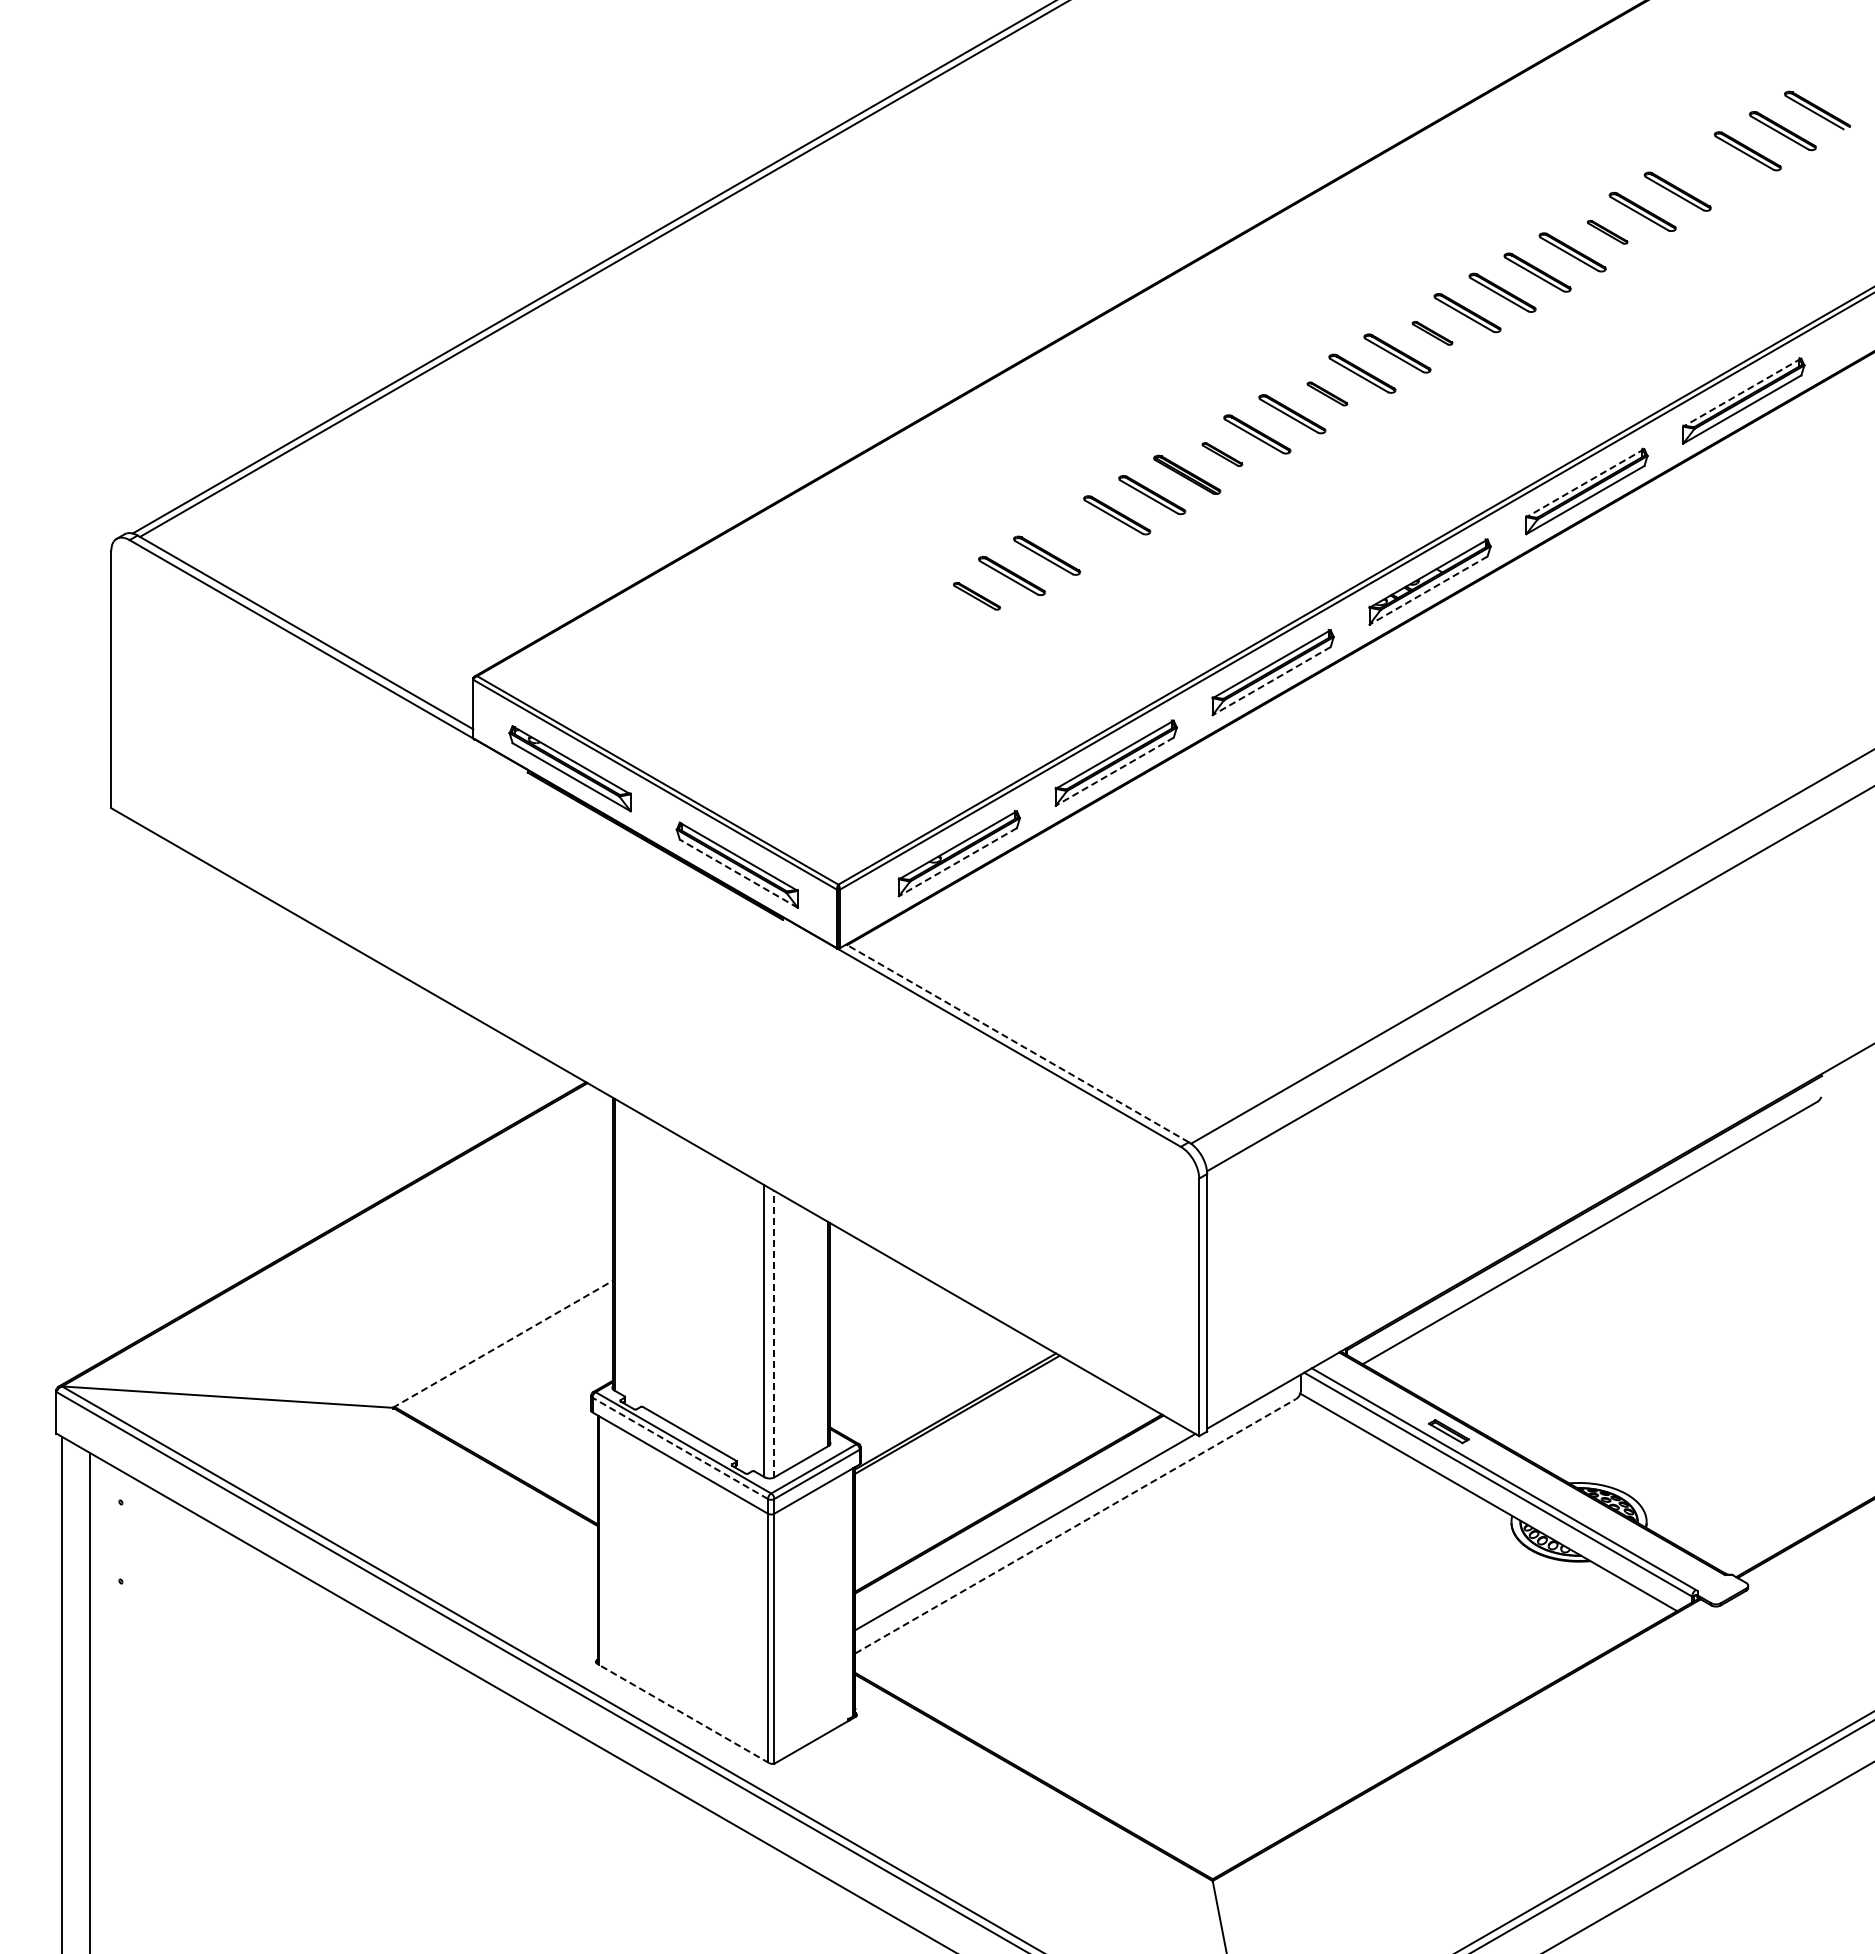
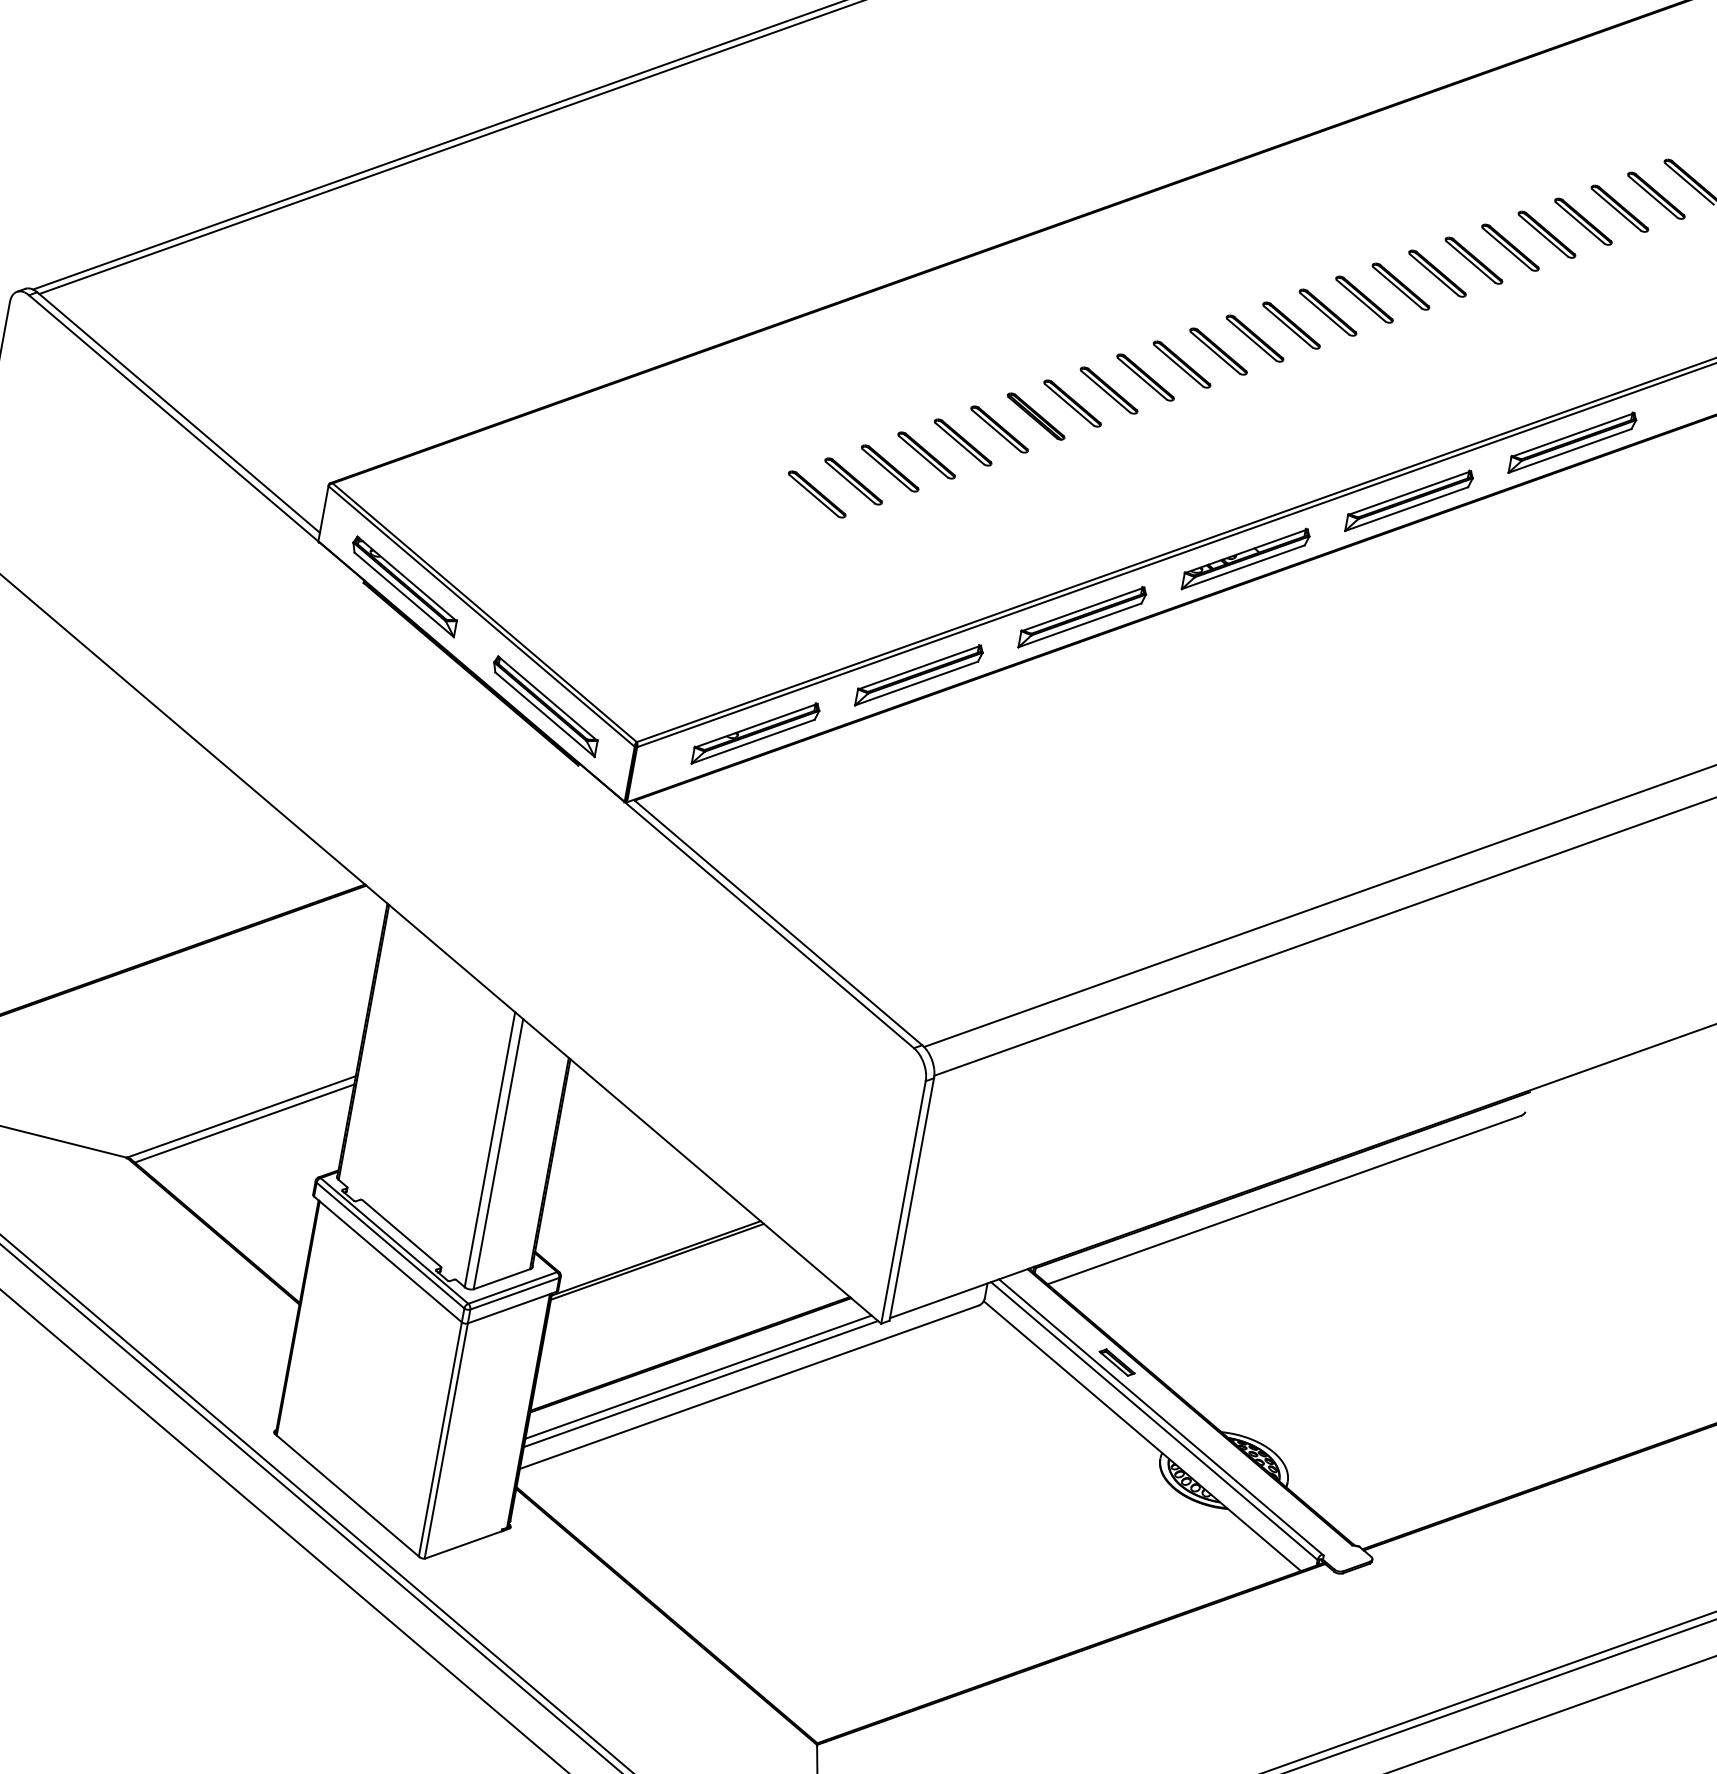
part: (1712, 171) -> (1583, 221), added
part: (1607, 232) -> (1473, 260), size x1.67
part: (1432, 333) -> (1291, 325), size x1.67
line: (1741, 392) -> (1572, 434), dashed -> solid
part: (1327, 393) -> (1182, 364), size x1.67
part: (1222, 454) -> (1072, 403), size x1.67
line: (1585, 483) -> (1409, 493), dashed -> solid
part: (1082, 535) -> (926, 455), added
line: (1428, 590) -> (1243, 567), dashed -> solid
part: (976, 596) -> (816, 494), size x1.43
line: (1271, 681) -> (1079, 625), dashed -> solid
line: (1114, 771) -> (916, 683), dashed -> solid
line: (957, 862) -> (752, 741), dashed -> solid
line: (738, 873) -> (544, 714), dashed -> solid
line: (1017, 1043) -> (778, 922), dashed -> solid
line: (773, 1333) -> (498, 1153), dashed -> solid
line: (502, 1344) -> (241, 1117), dashed -> solid
line: (507, 1350) -> (244, 1123), added
line: (679, 1448) -> (389, 1245), dashed -> solid
line: (1021, 1525) -> (698, 1377), added
line: (1076, 1526) -> (750, 1387), dashed -> solid
line: (682, 1713) -> (346, 1495), dashed -> solid

